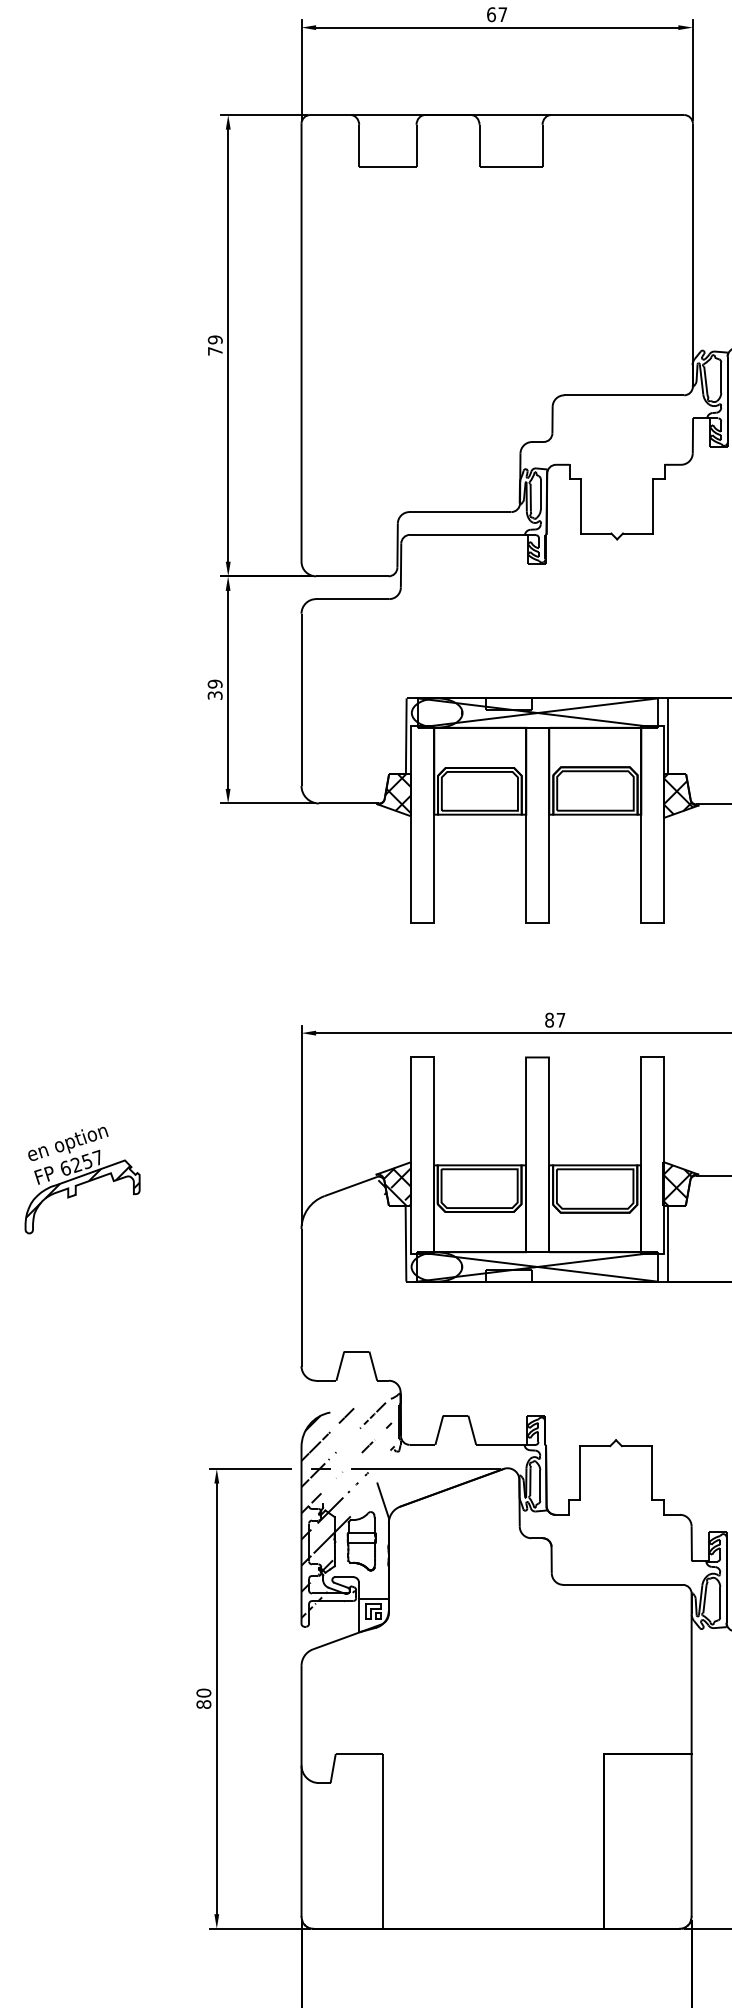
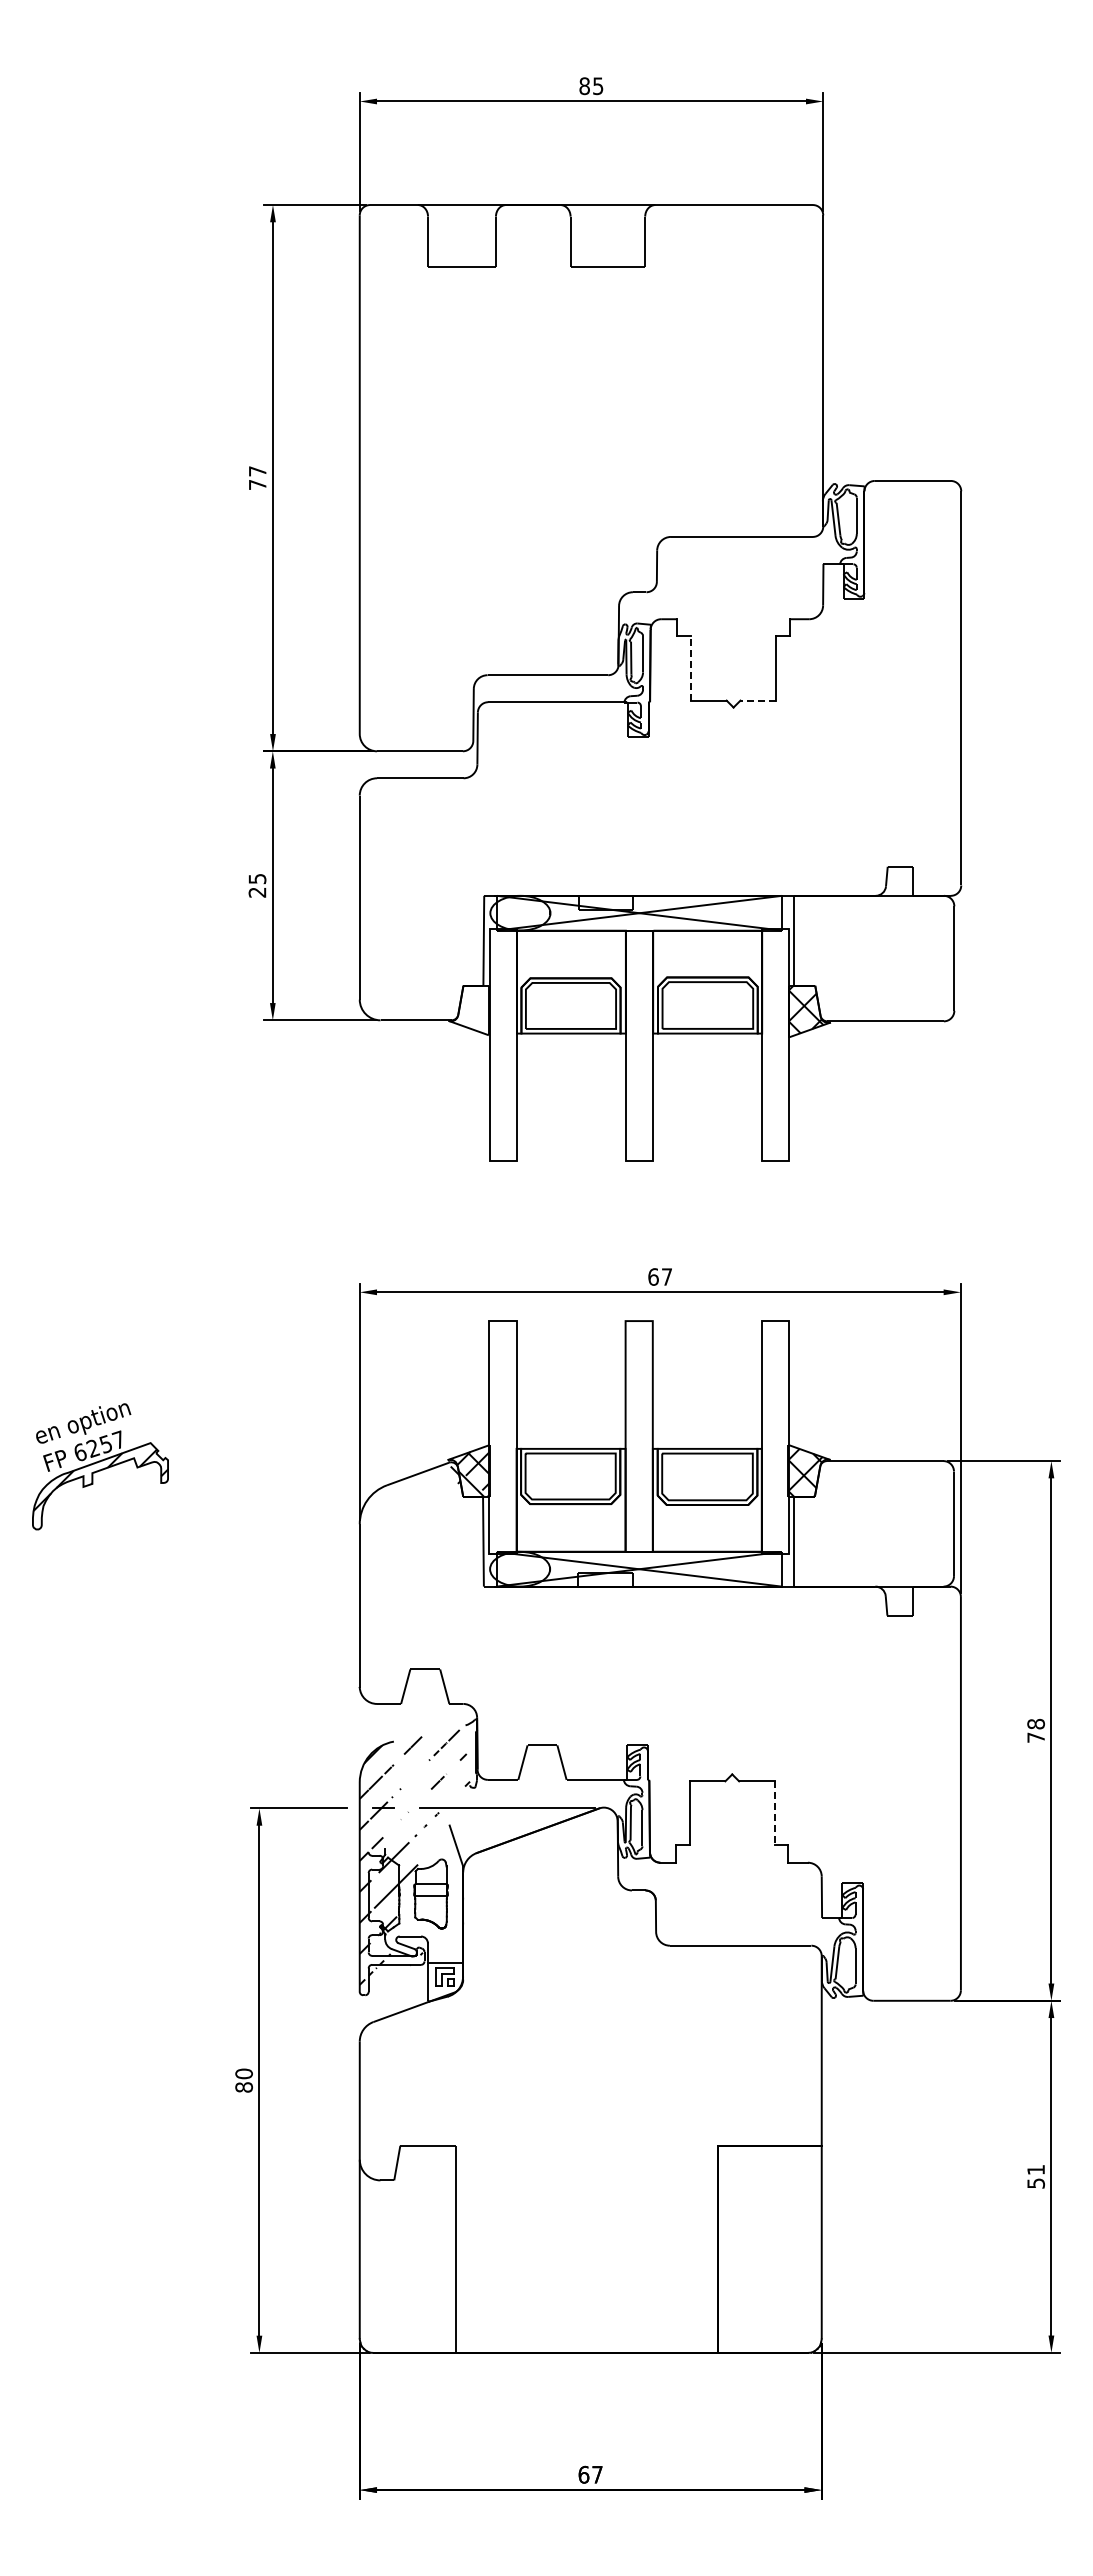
text: (497, 14) -> (591, 86), 67 -> 85
text: (215, 340) -> (257, 471), 79 -> 77
line: (581, 506) -> (691, 668), solid -> dashed
line: (638, 533) -> (758, 700), solid -> dashed
text: (215, 689) -> (257, 885), 39 -> 25
hatch: (397, 793) -> (473, 1008), removed
text: (549, 1019) -> (653, 1276), 87 -> 67
line: (651, 1473) -> (774, 1813), solid -> dashed

